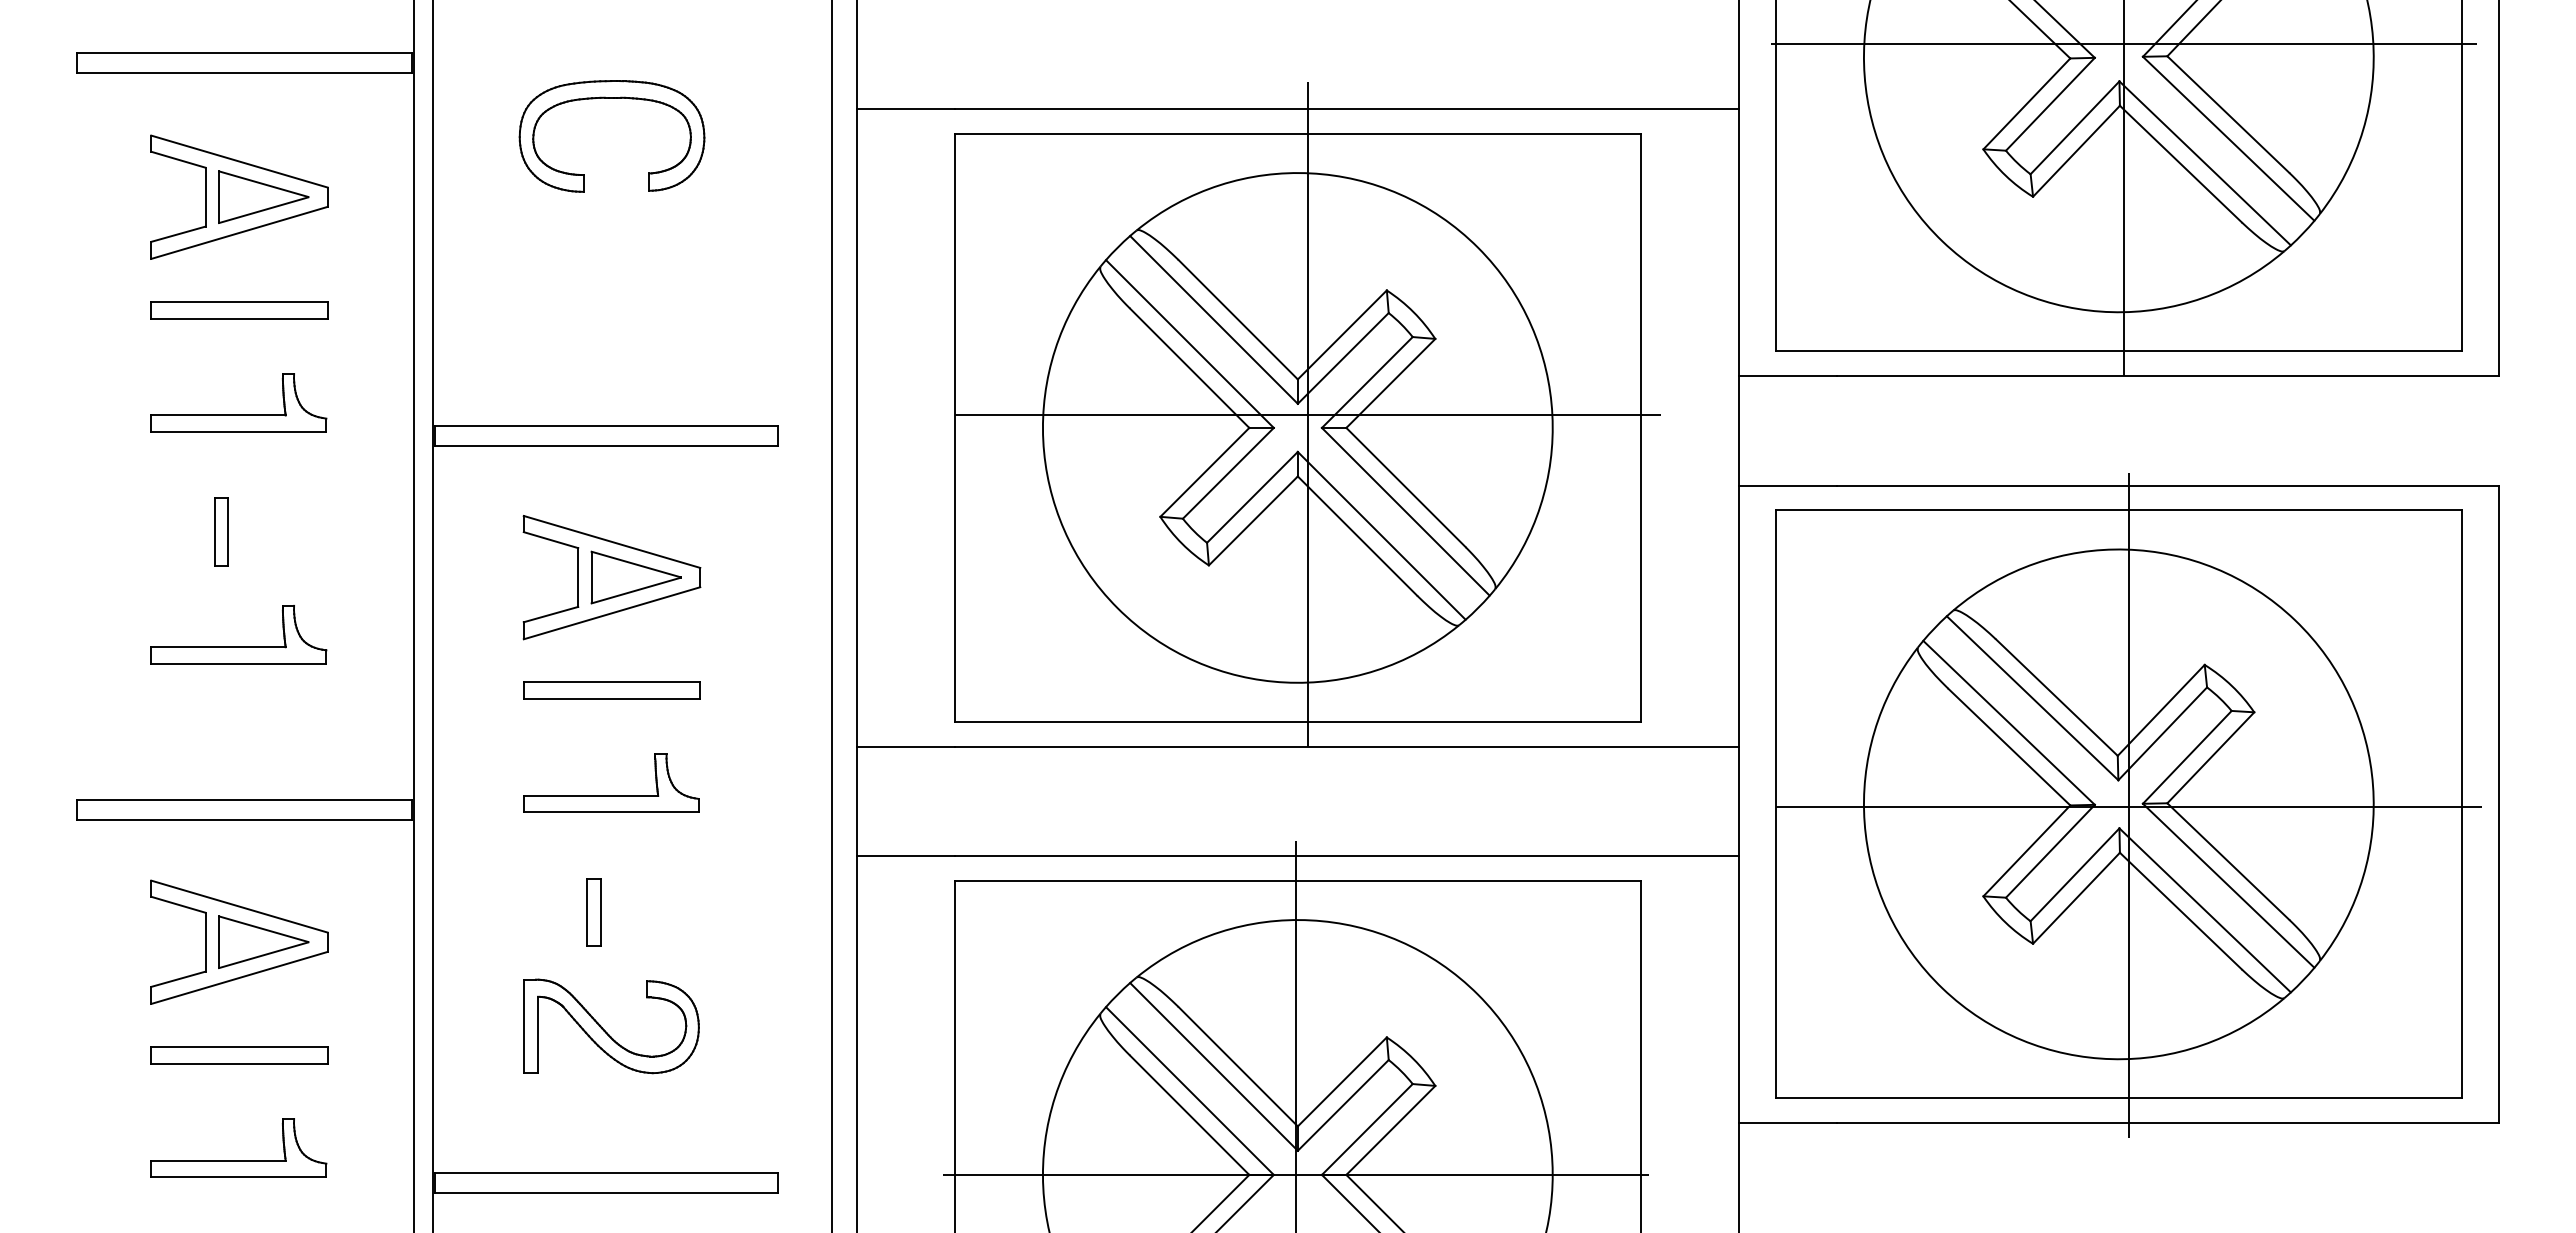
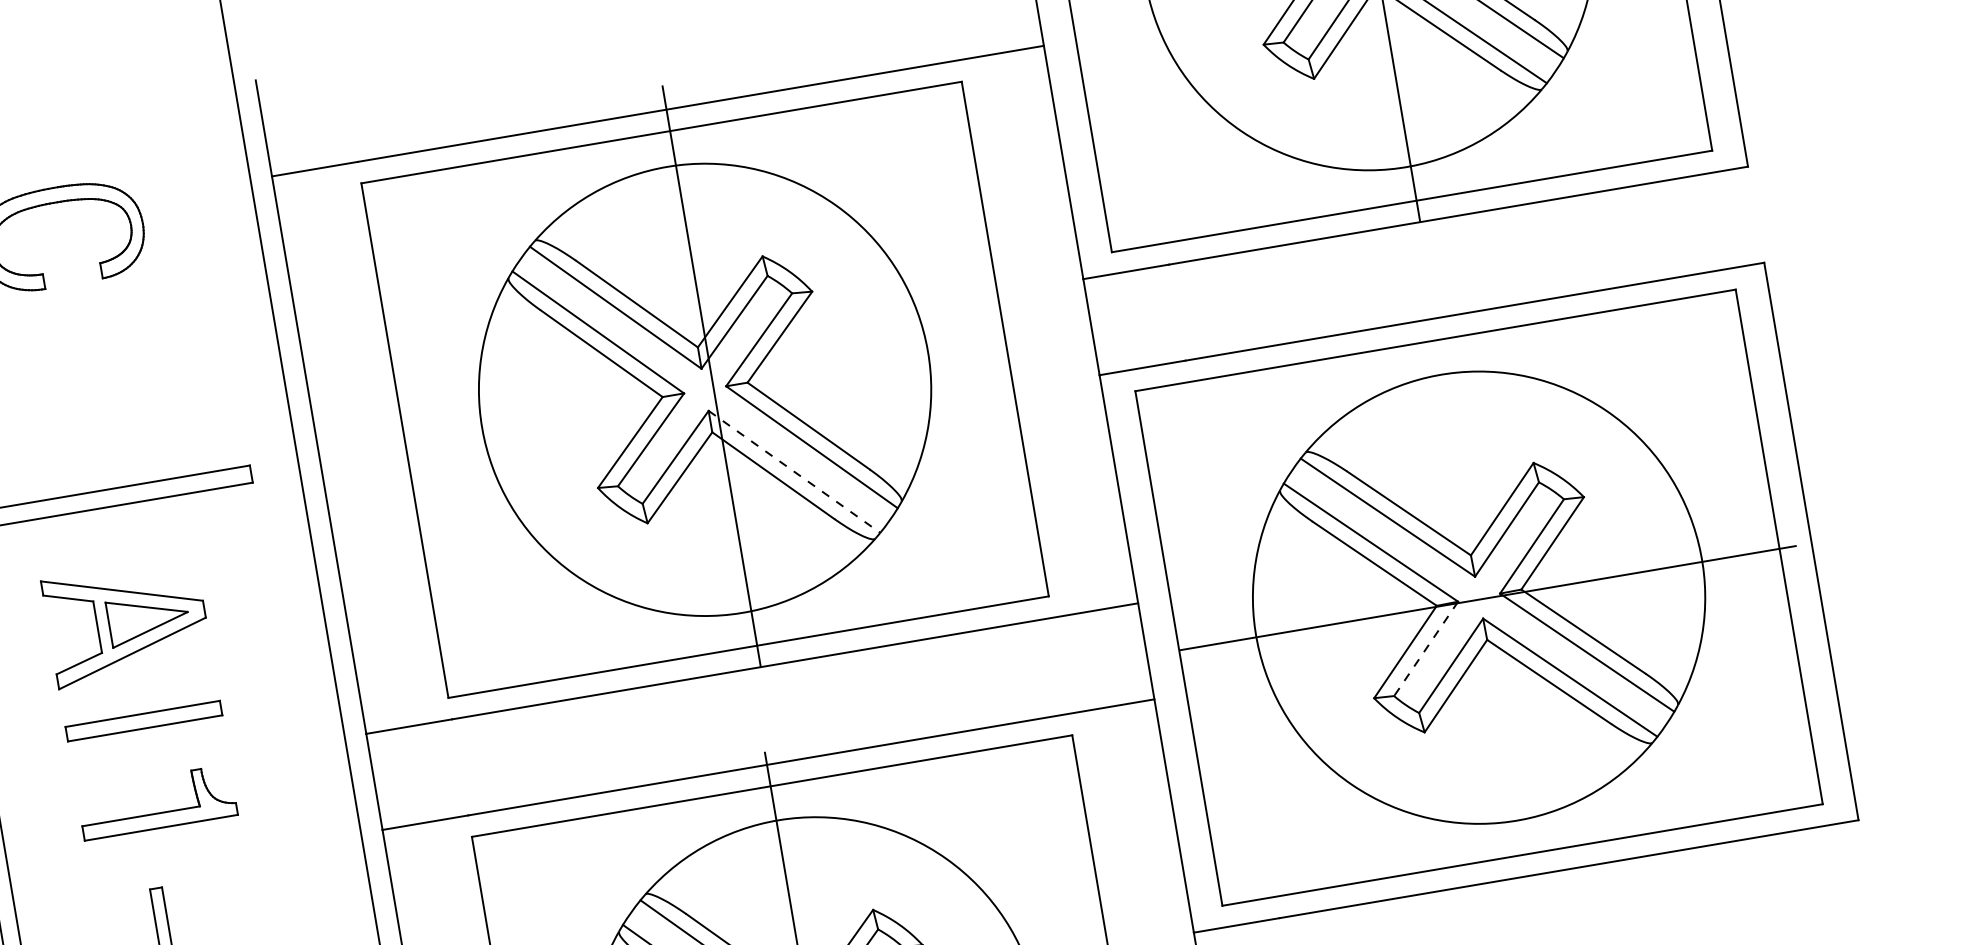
line: (1307, 414) -> (711, 376), removed
line: (1381, 535) -> (794, 471), solid -> dashed
line: (2128, 805) -> (1487, 597), removed
line: (2050, 851) -> (1426, 649), solid -> dashed

